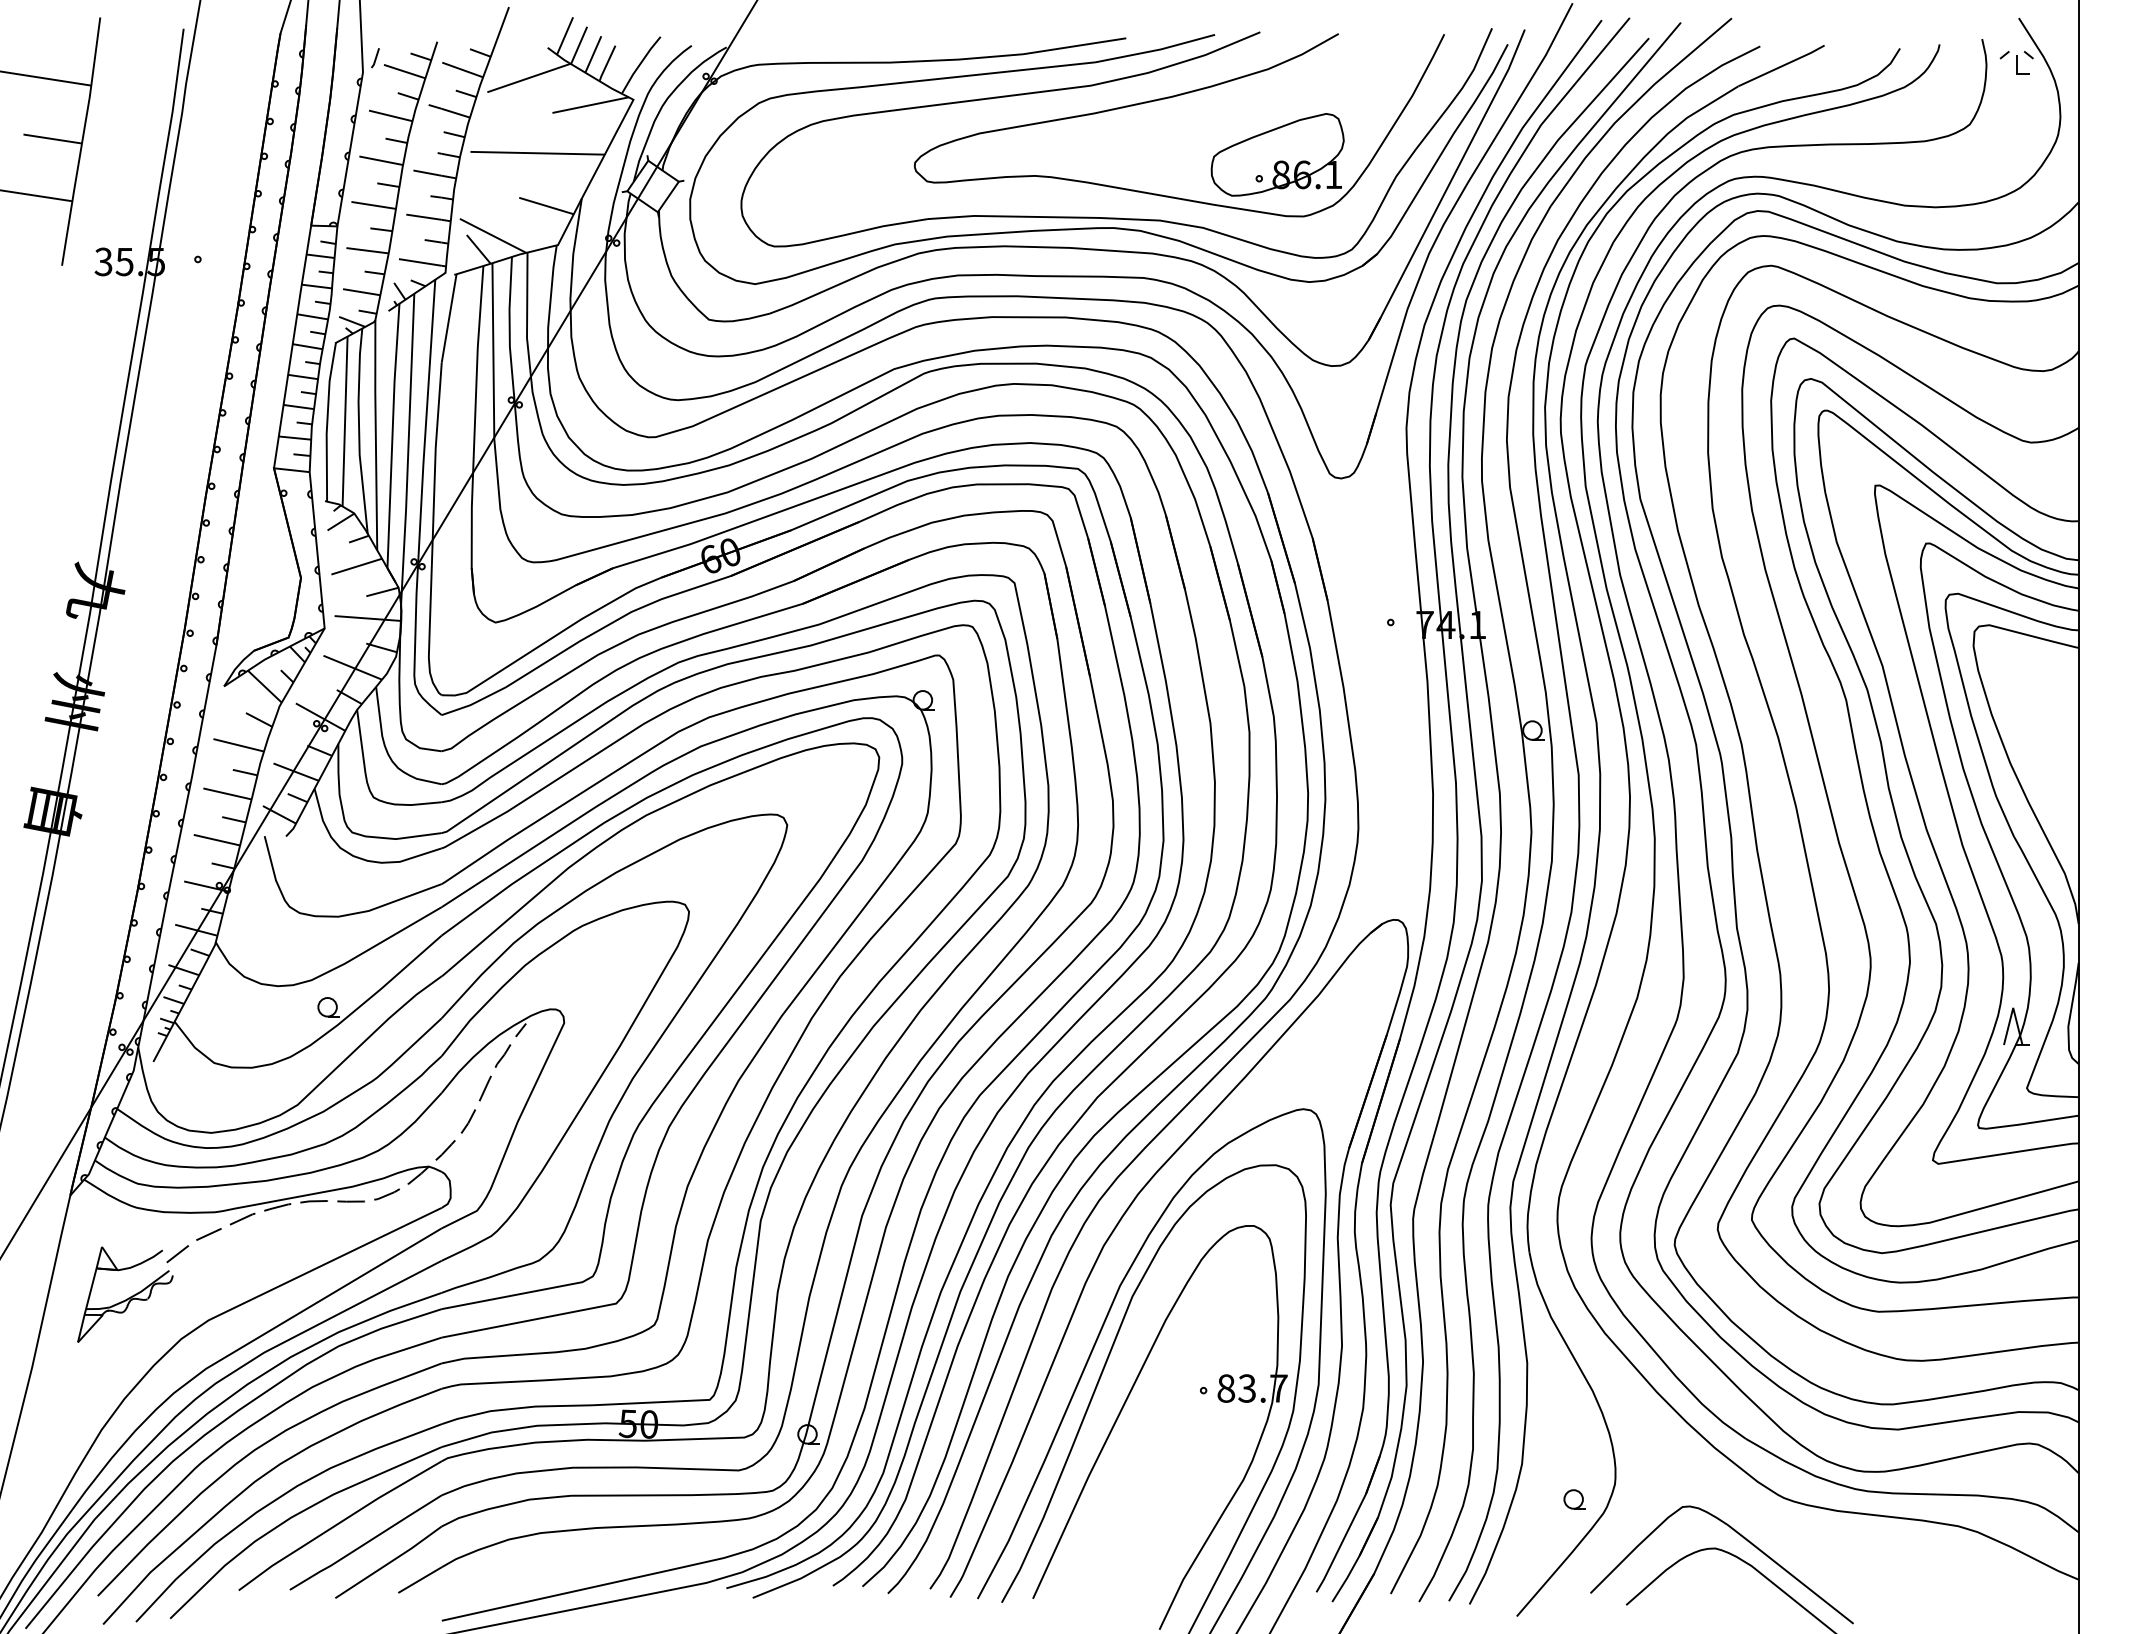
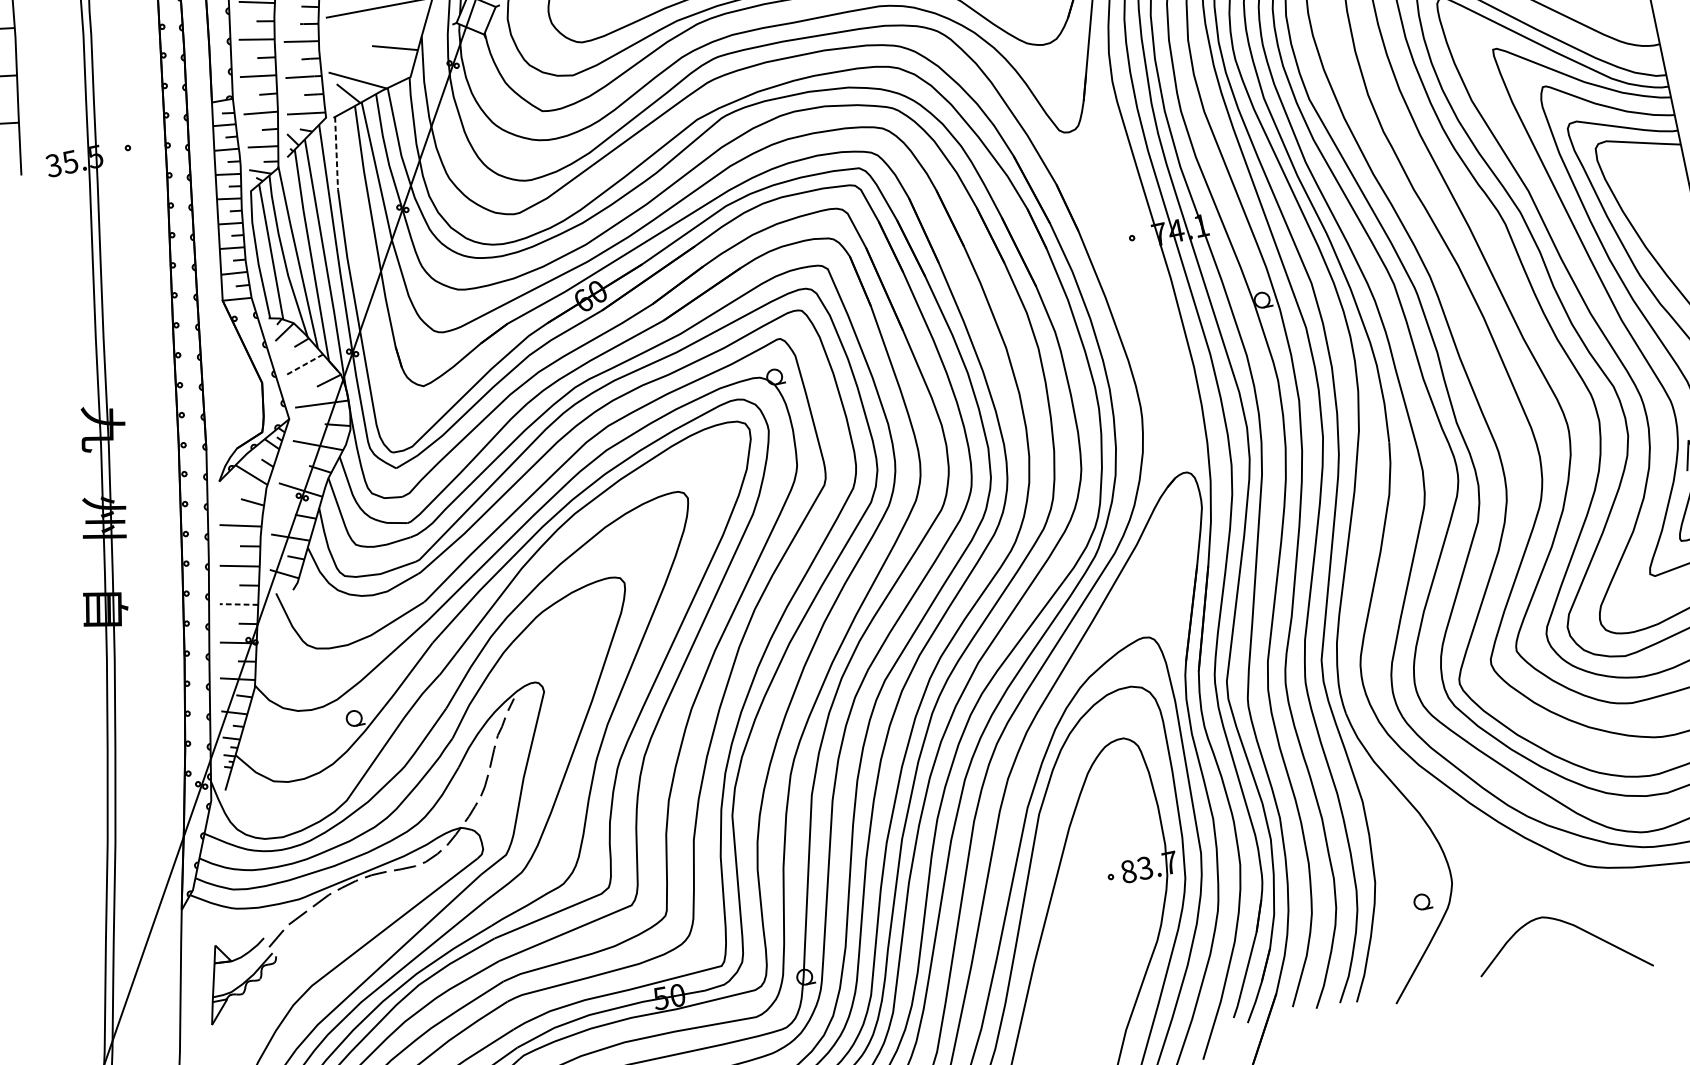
line: (449, 318) -> (336, 153), solid -> dashed
line: (356, 566) -> (304, 364), solid -> dashed
line: (216, 840) -> (238, 604), solid -> dashed
curve: (1740, 1536) -> (1560, 903), removed

